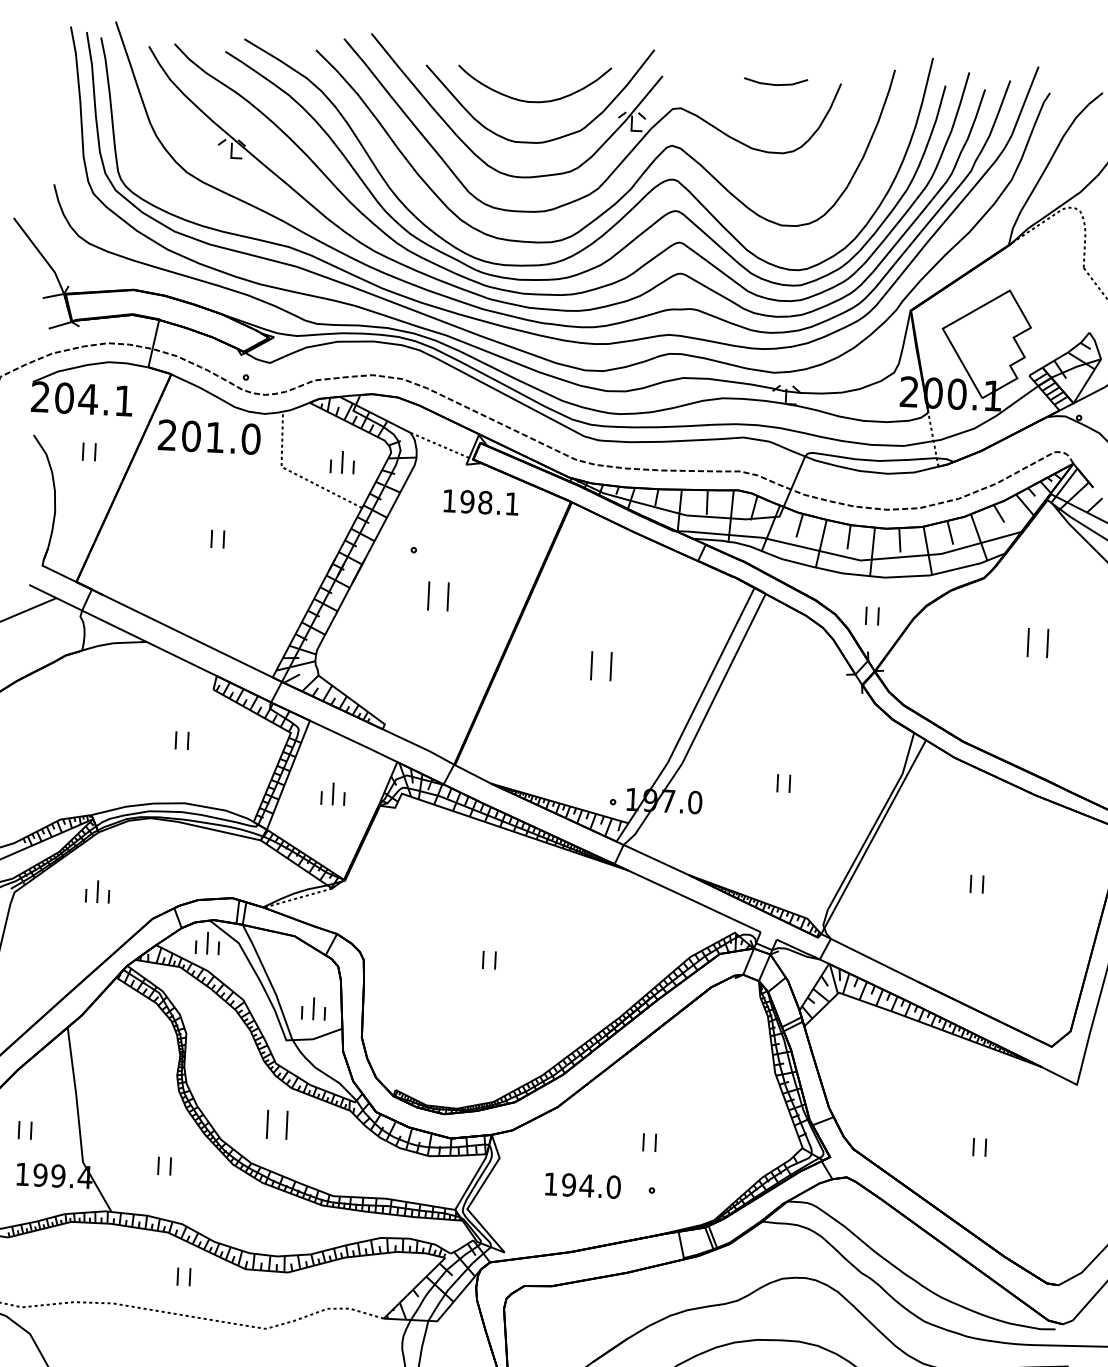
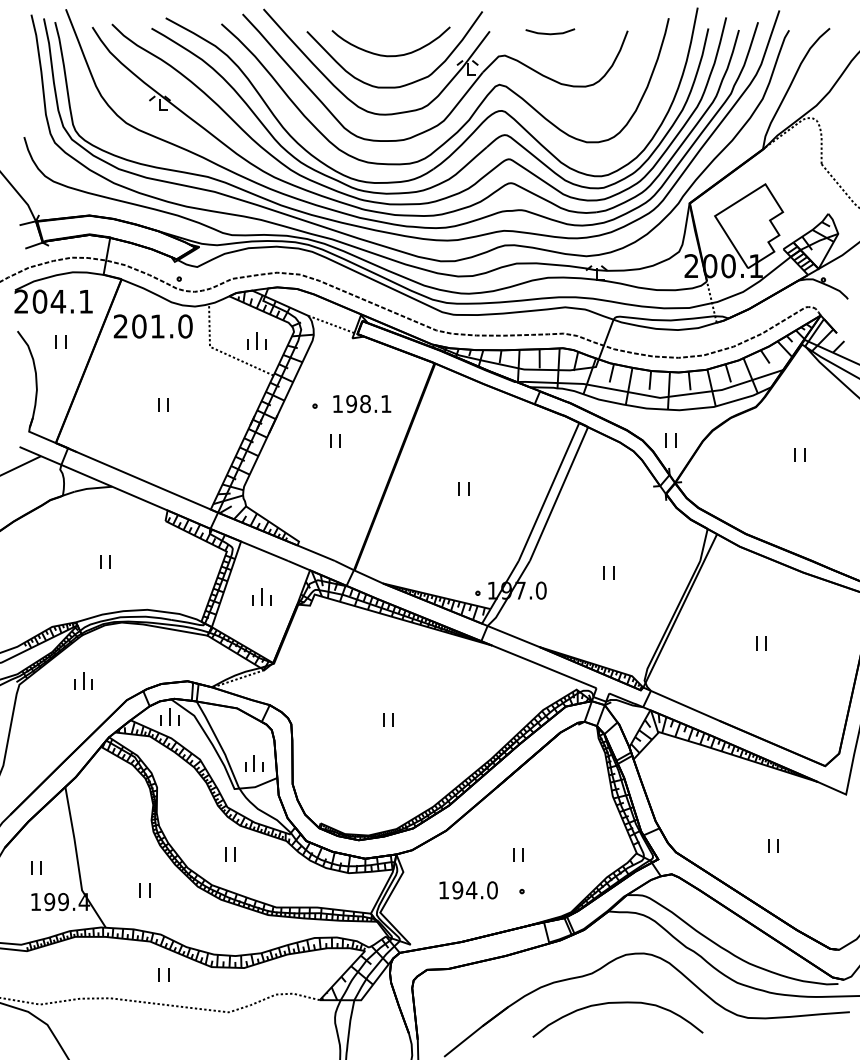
line: (776, 84) -> (550, 33), moved
text: (481, 503) -> (362, 404), moved
part: (438, 595) -> (335, 440), size x0.62
part: (1037, 642) -> (799, 454), size x0.62
part: (600, 665) -> (463, 488), size x0.62
part: (182, 740) -> (105, 561), moved
part: (277, 1124) -> (230, 854), size x0.62

